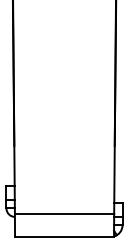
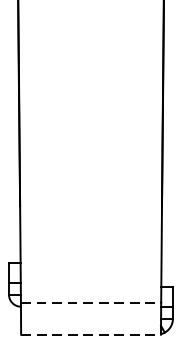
line: (64, 214) -> (91, 303), solid -> dashed
line: (65, 236) -> (92, 334), solid -> dashed

